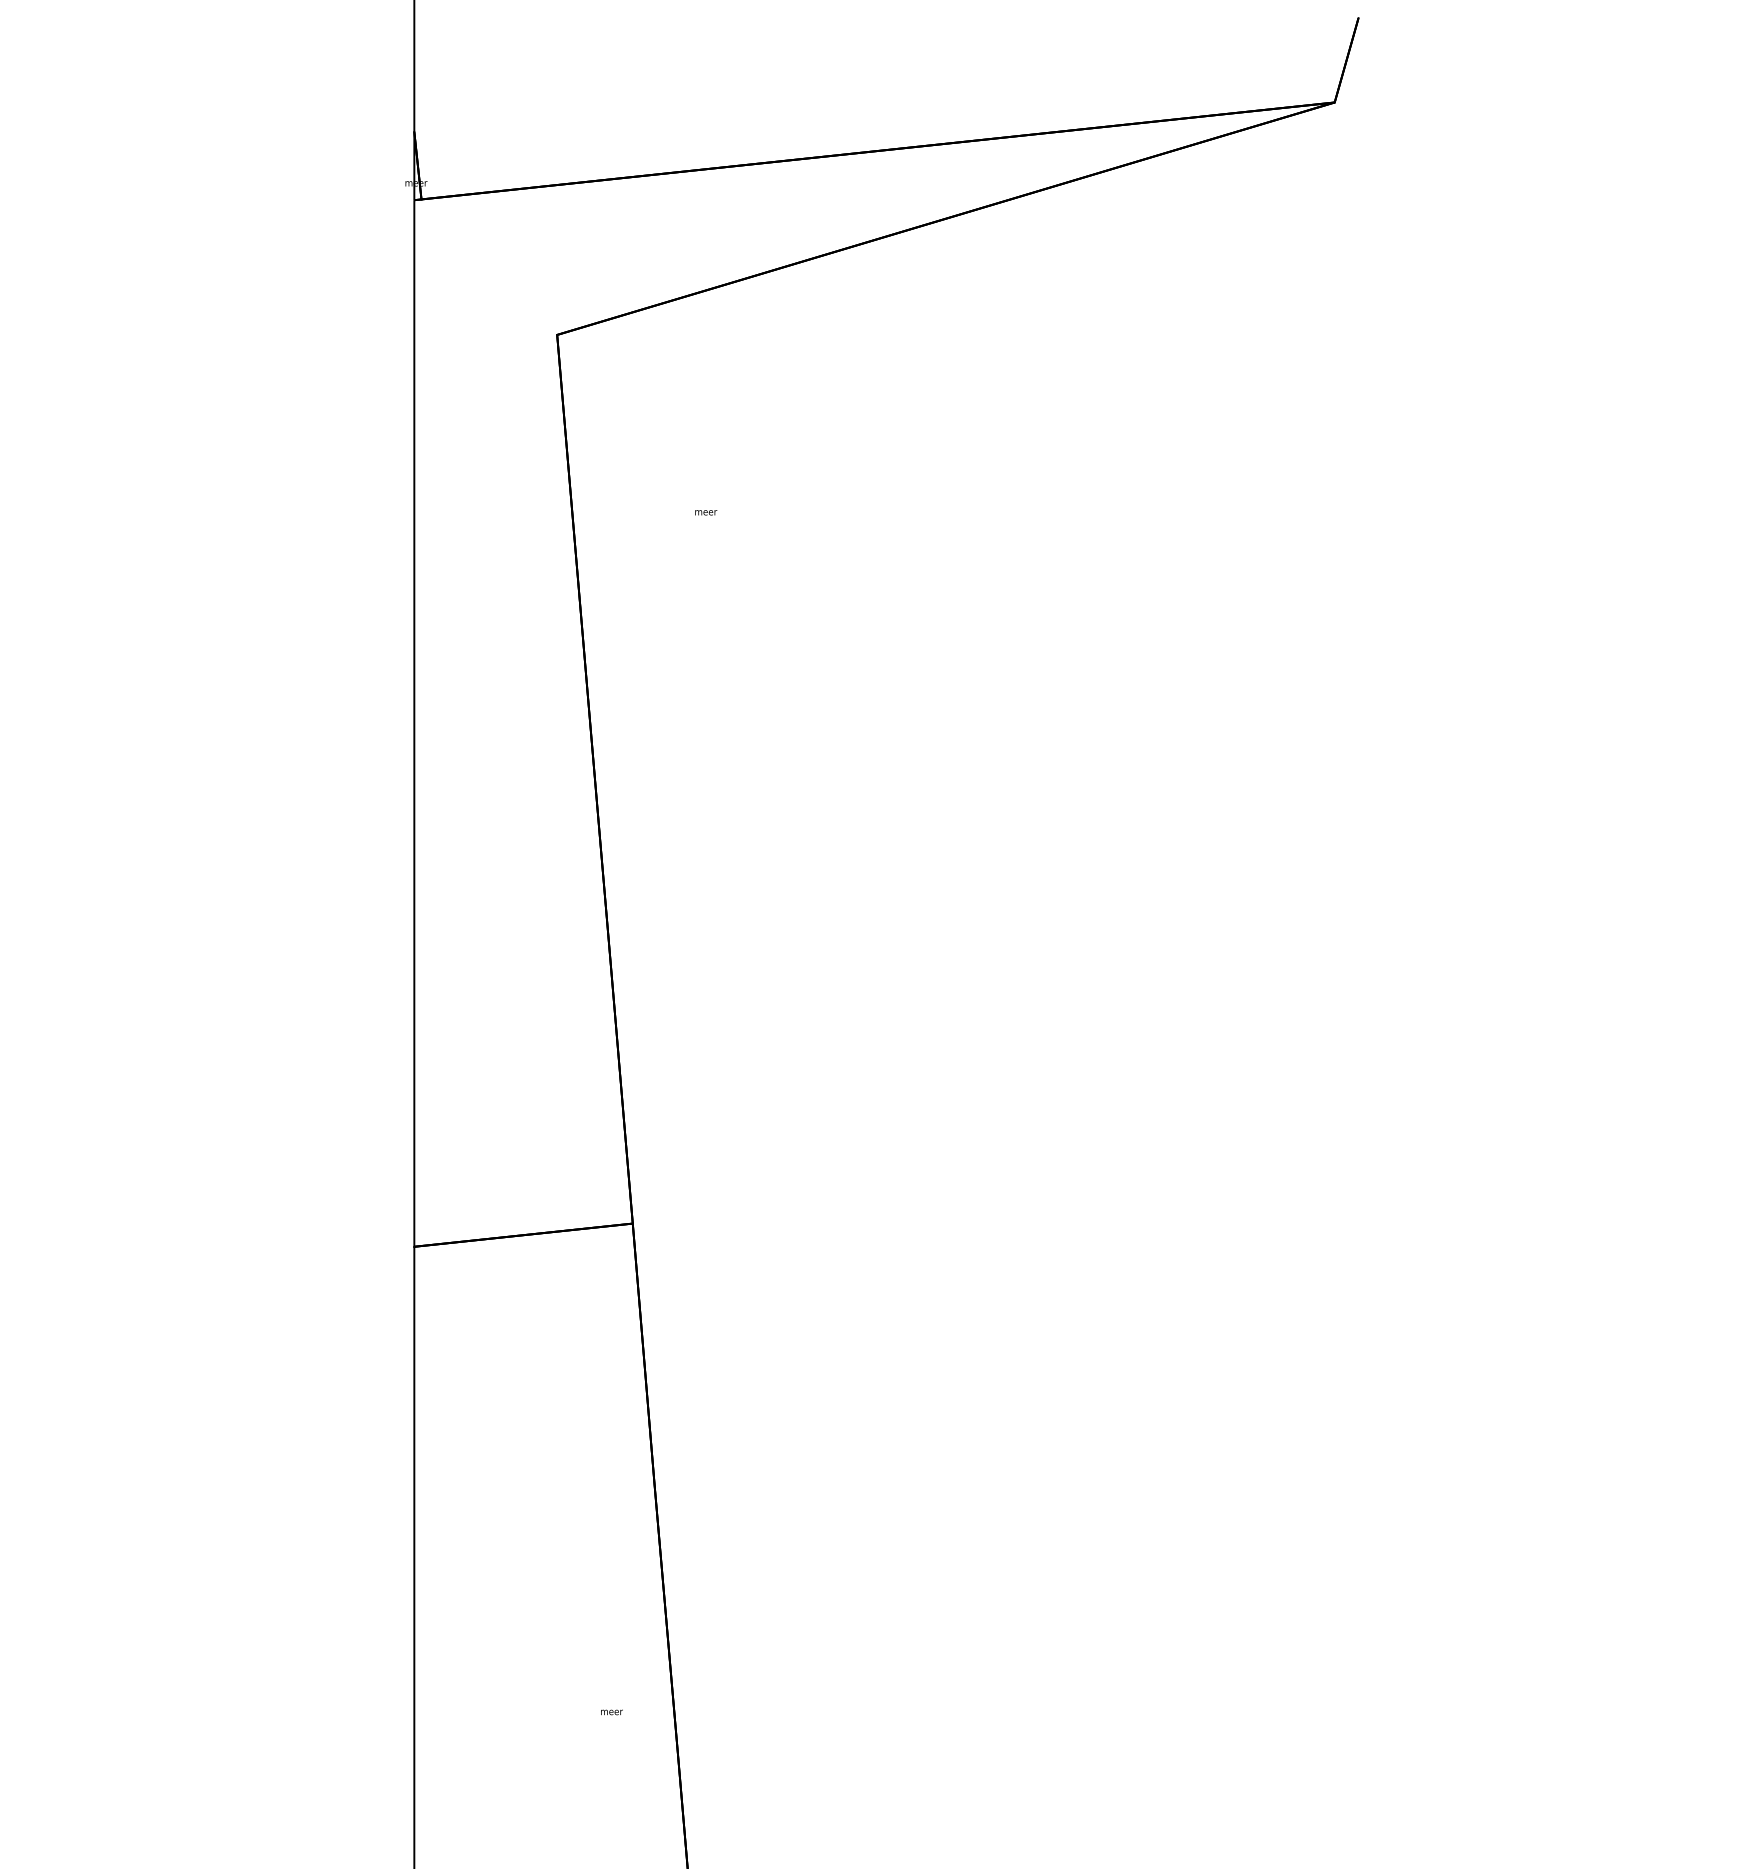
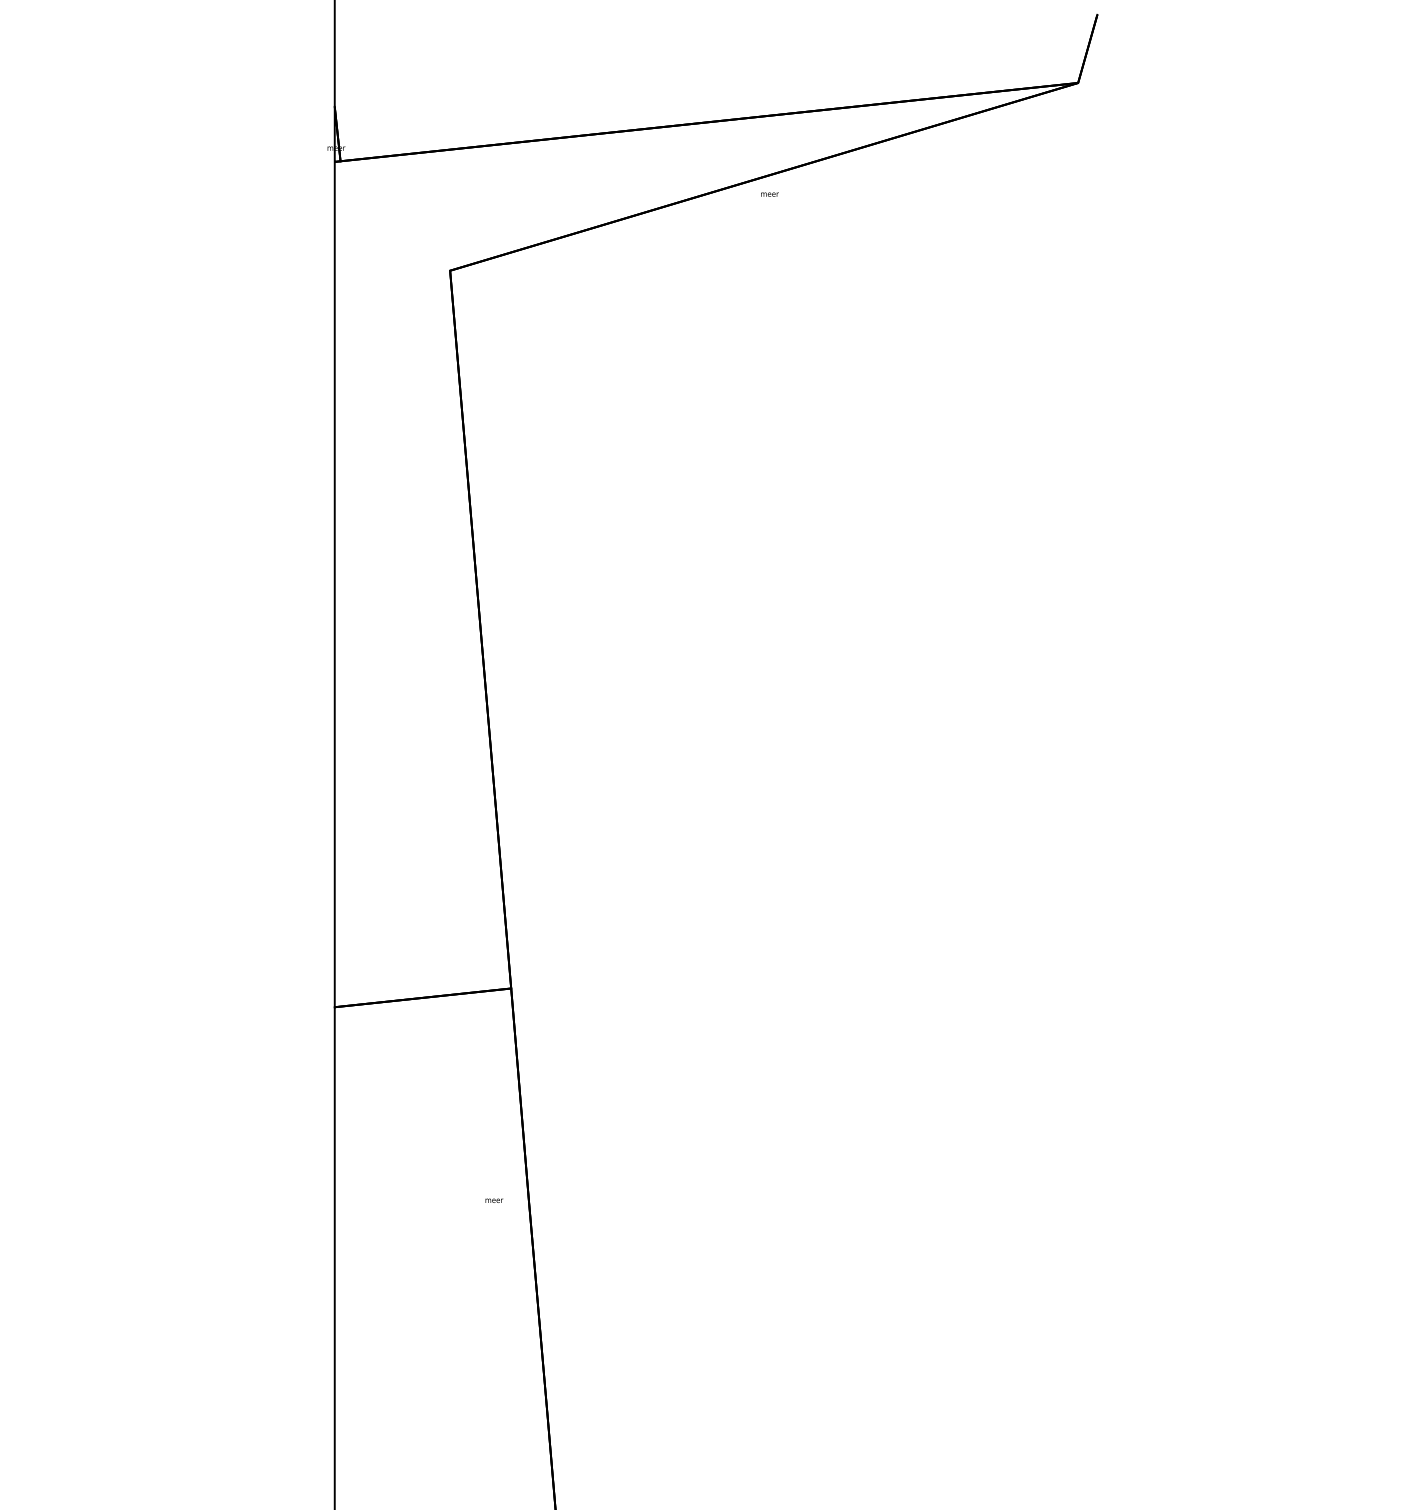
text: (706, 512) -> (770, 194), moved
text: (611, 1712) -> (494, 1200), moved

